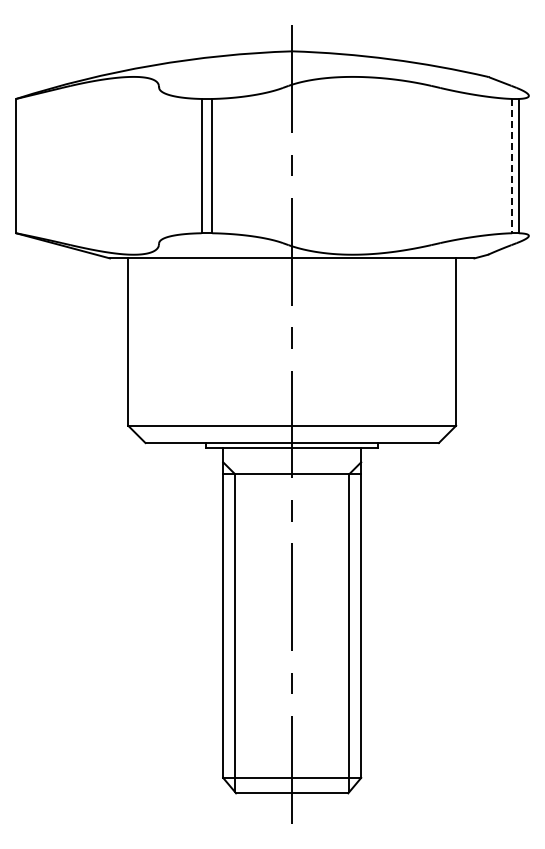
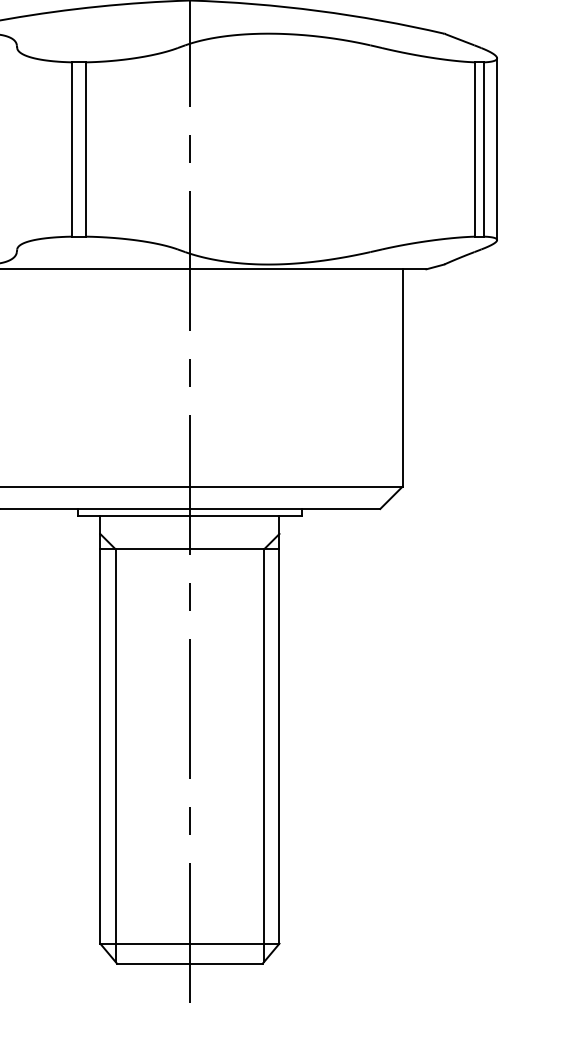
line: (528, 165) -> (496, 148), added
line: (512, 166) -> (475, 150), dashed -> solid

